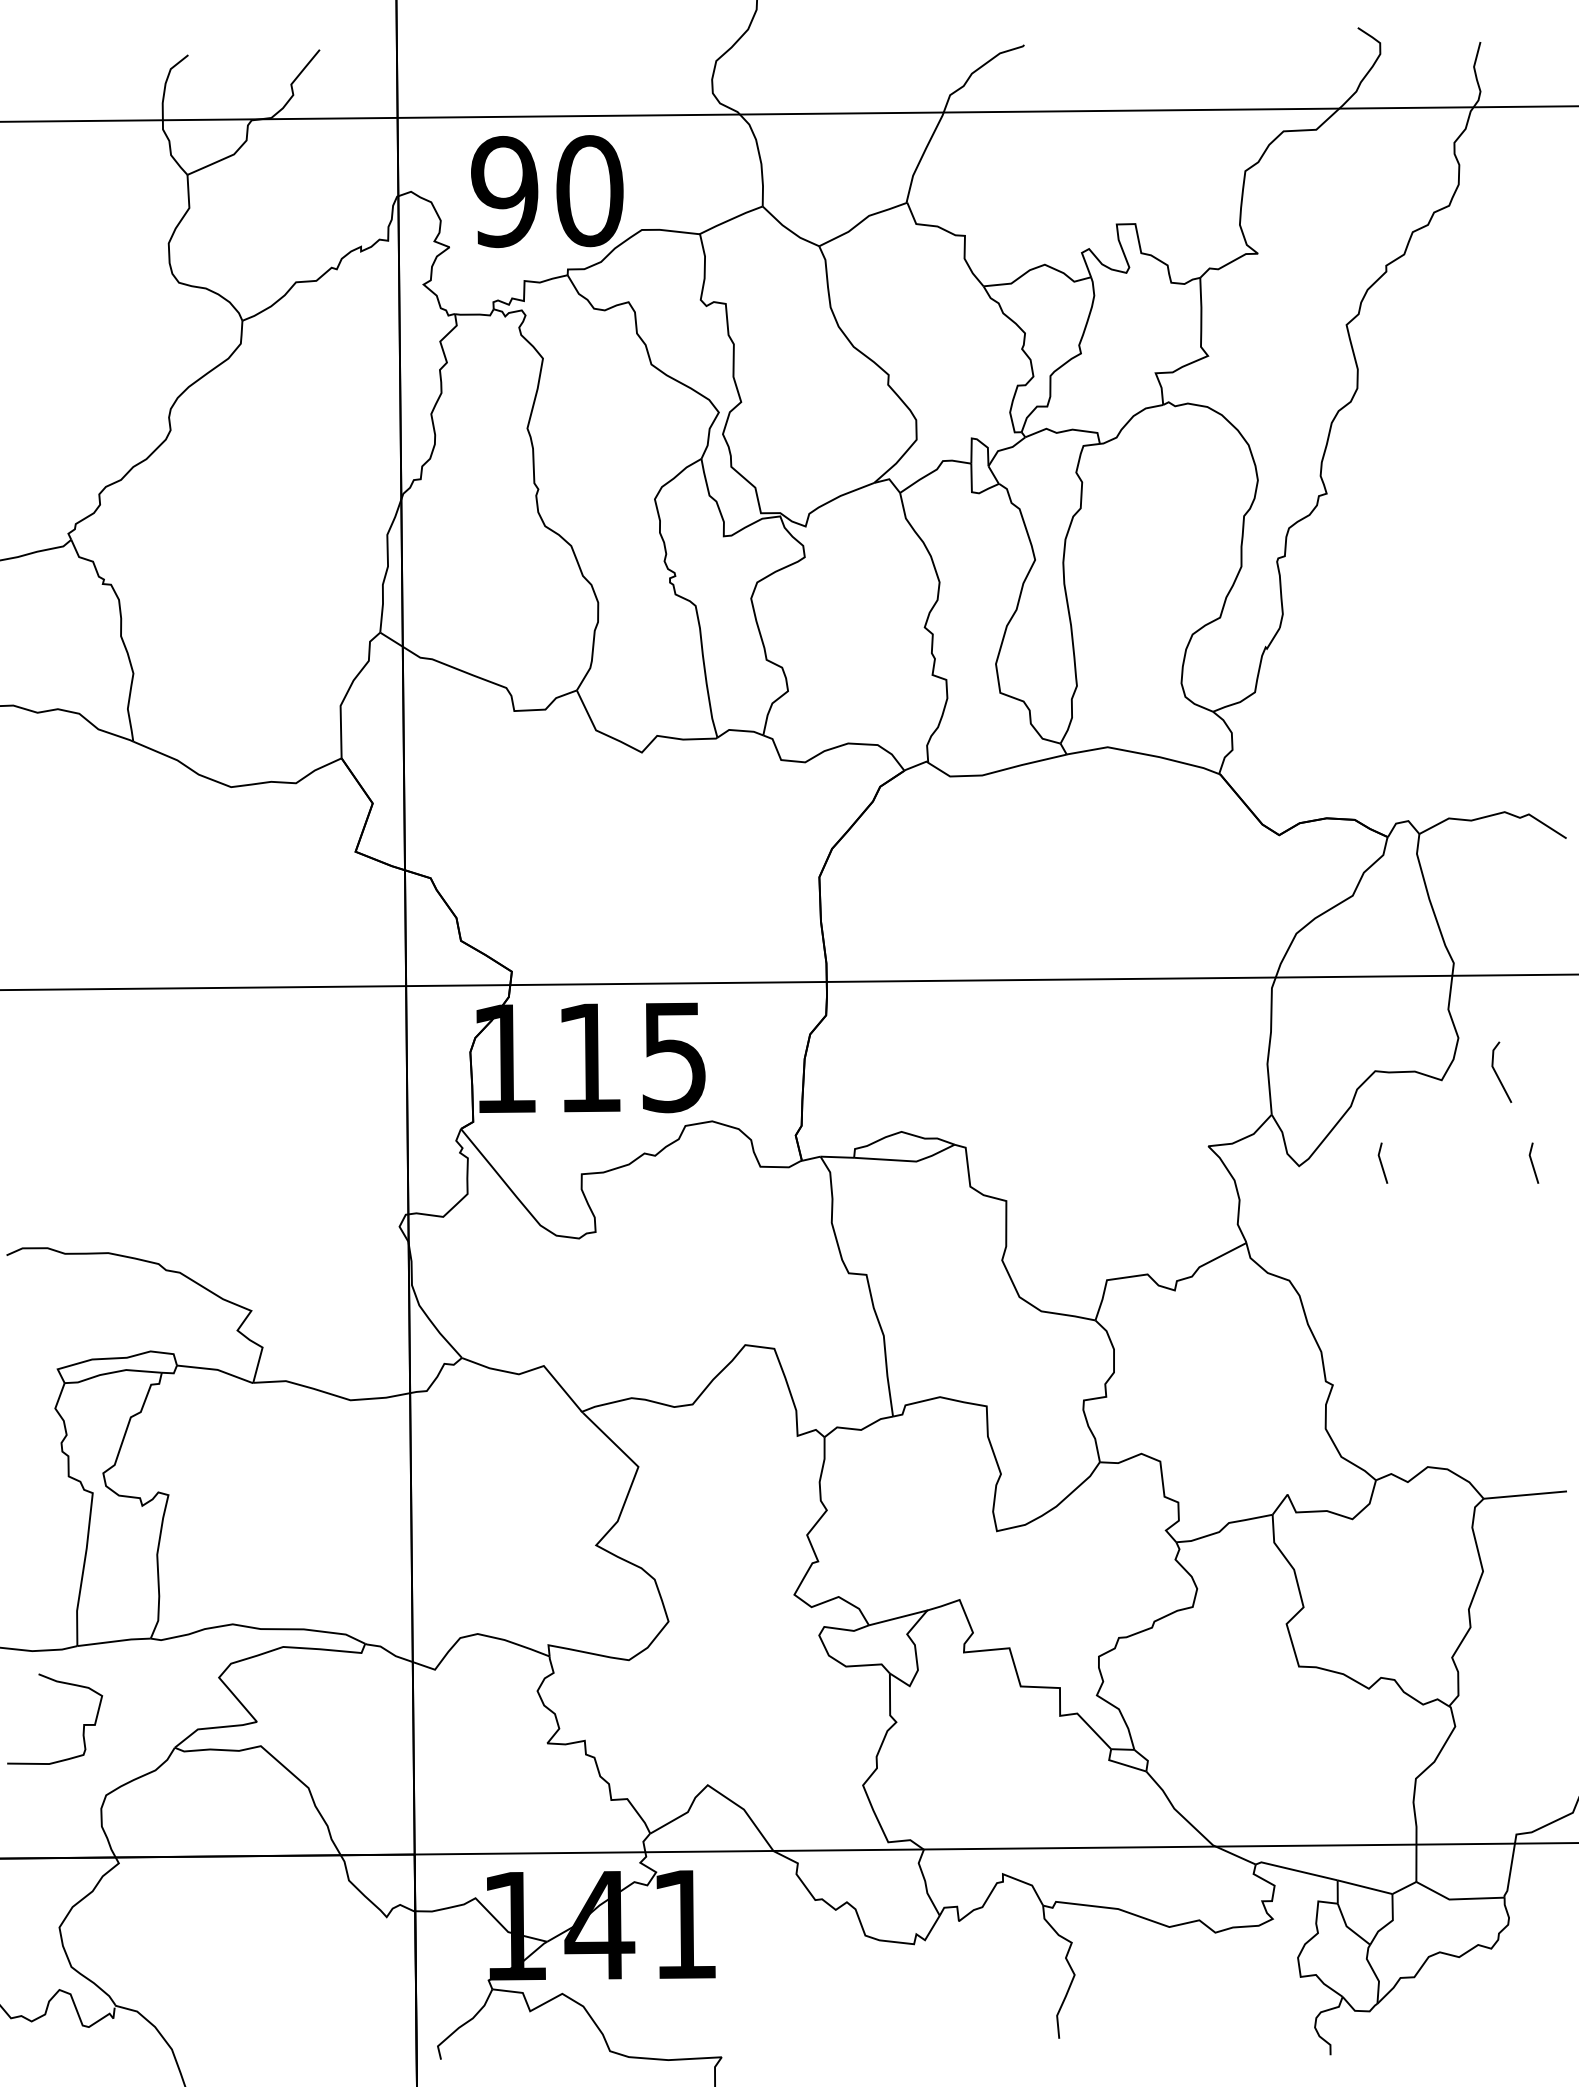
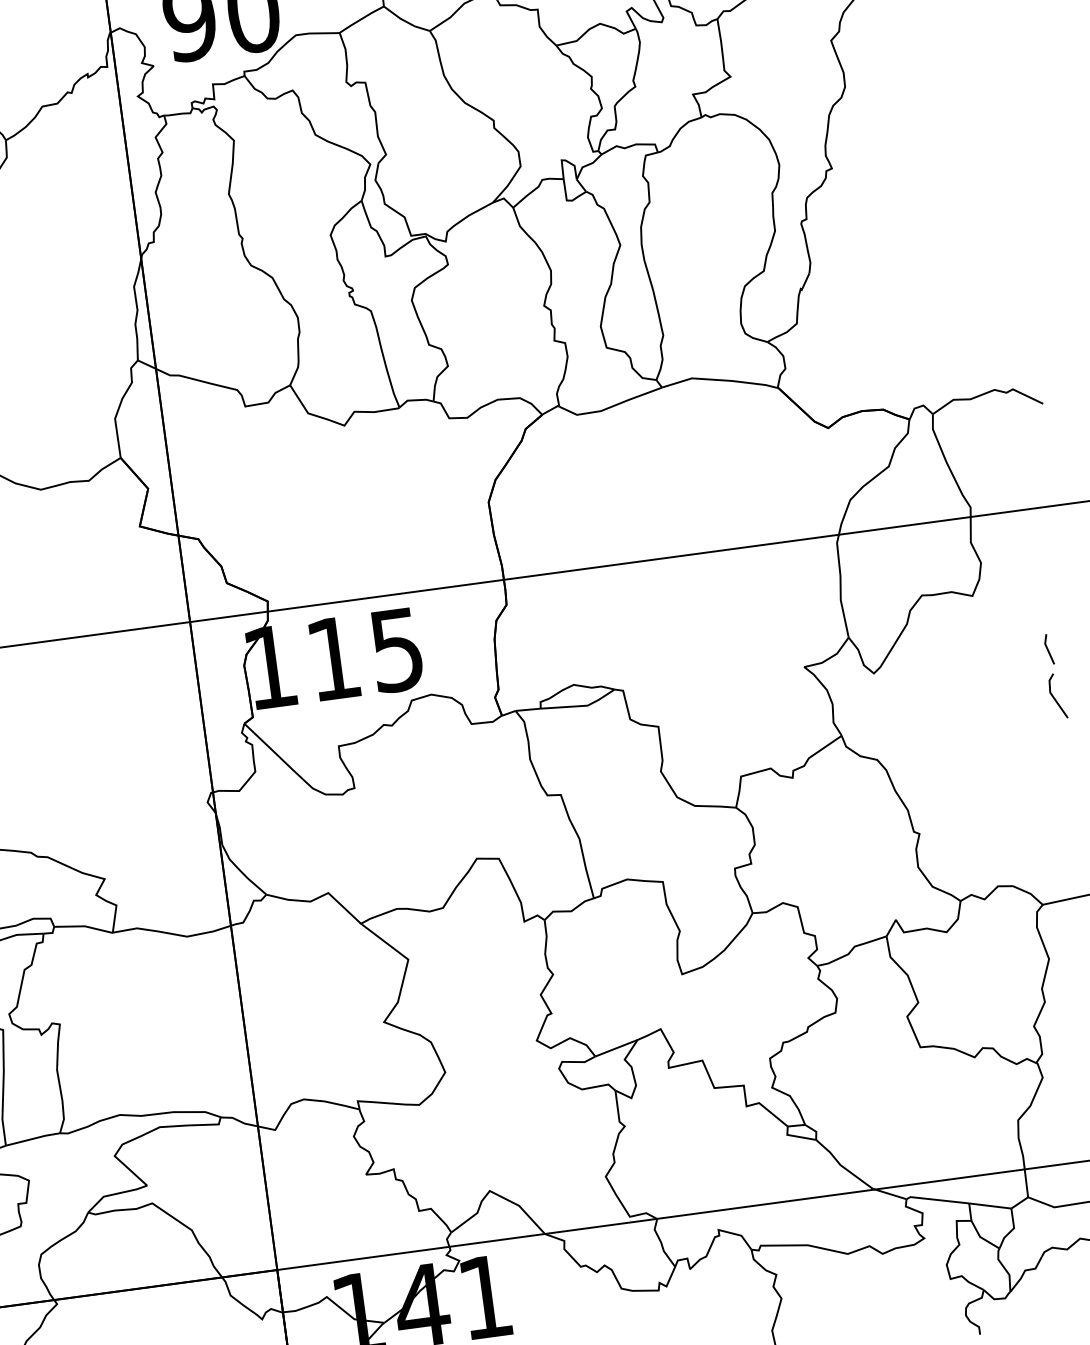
line: (1497, 1073) -> (1054, 697), moved
line: (1381, 1162) -> (935, 663), removed

